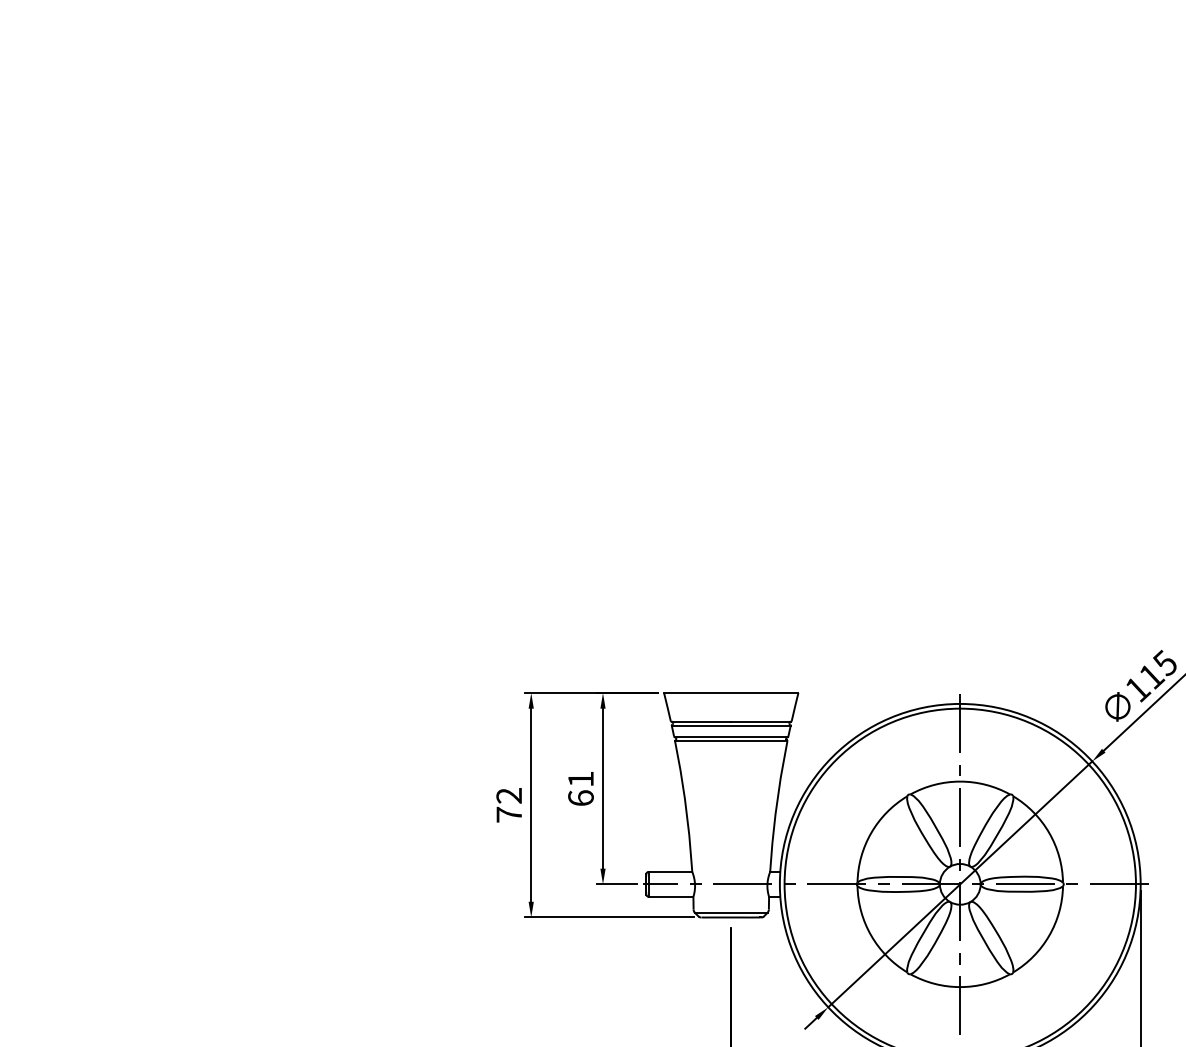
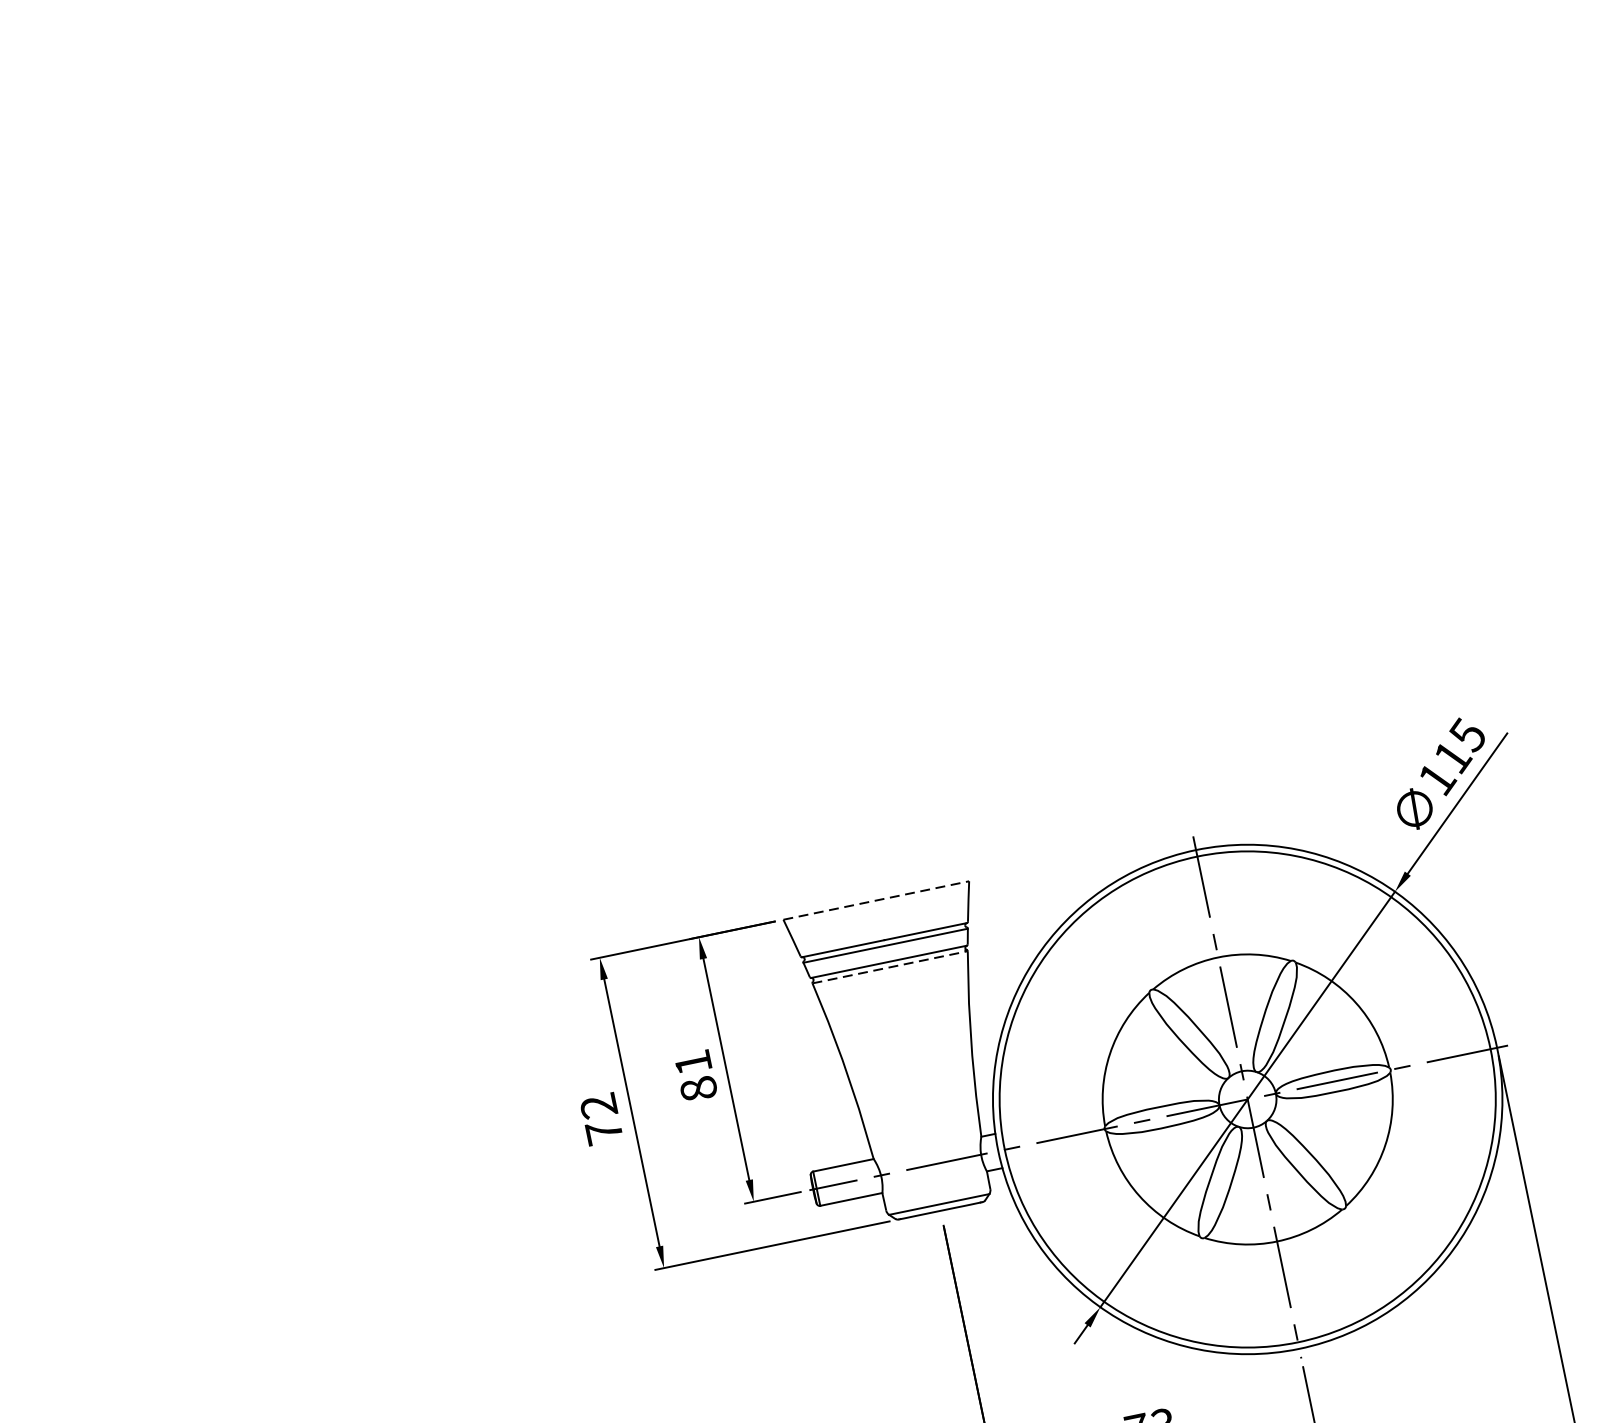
line: (731, 693) -> (876, 901), solid -> dashed
line: (731, 741) -> (890, 967), solid -> dashed
text: (580, 798) -> (698, 1089), 61 -> 81

